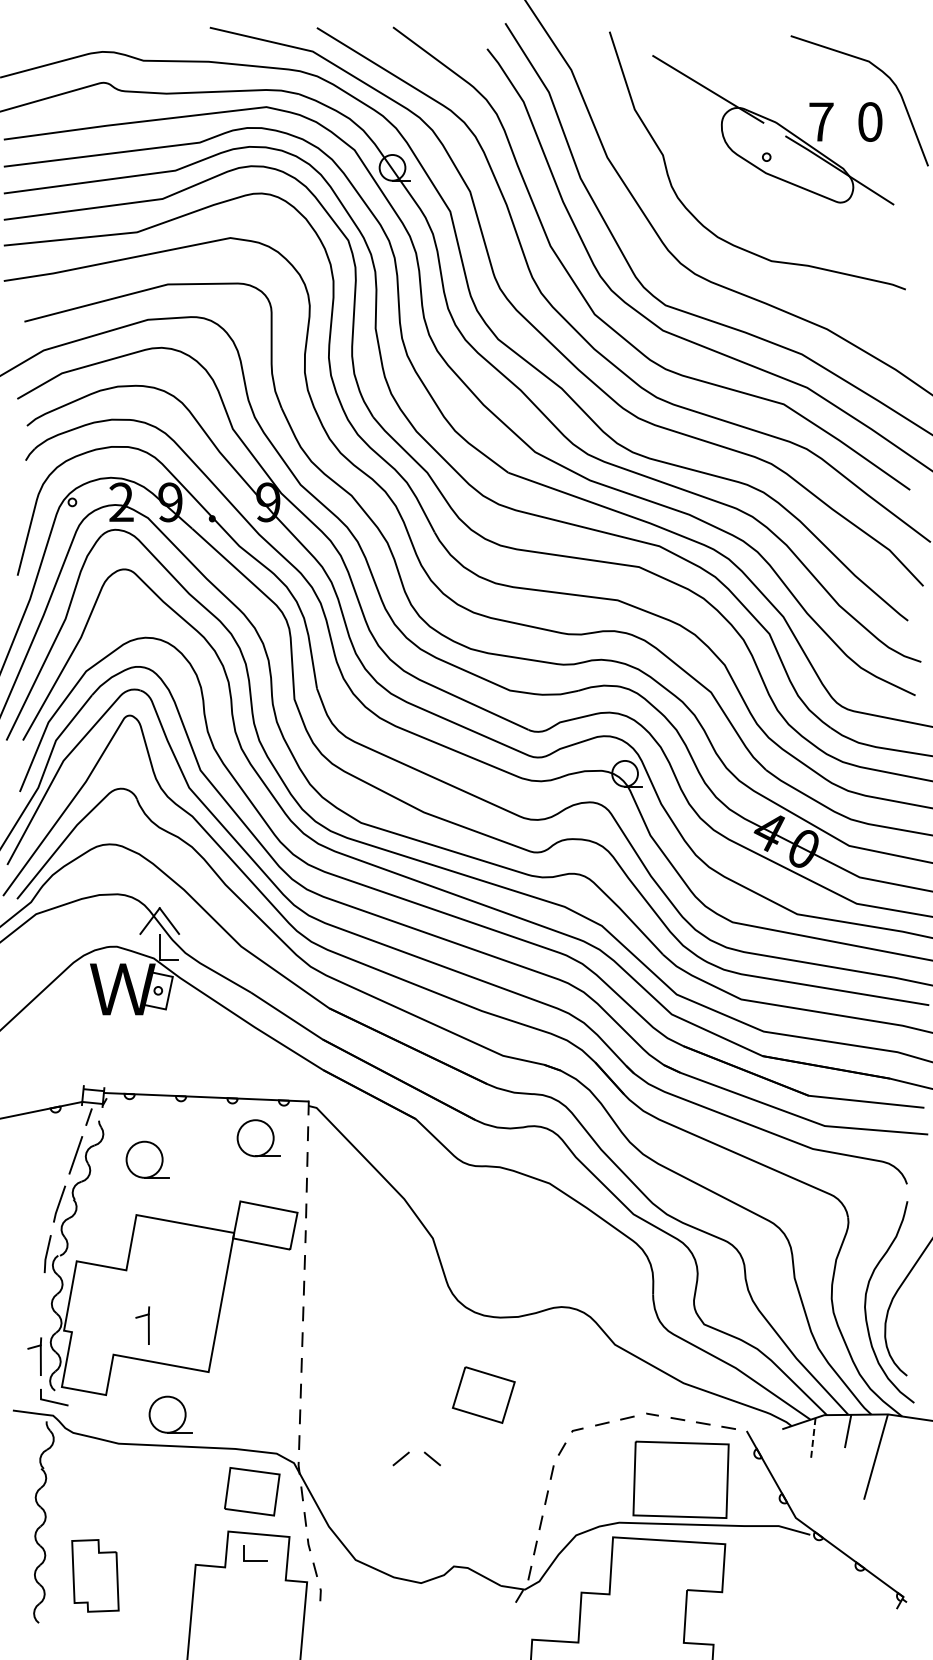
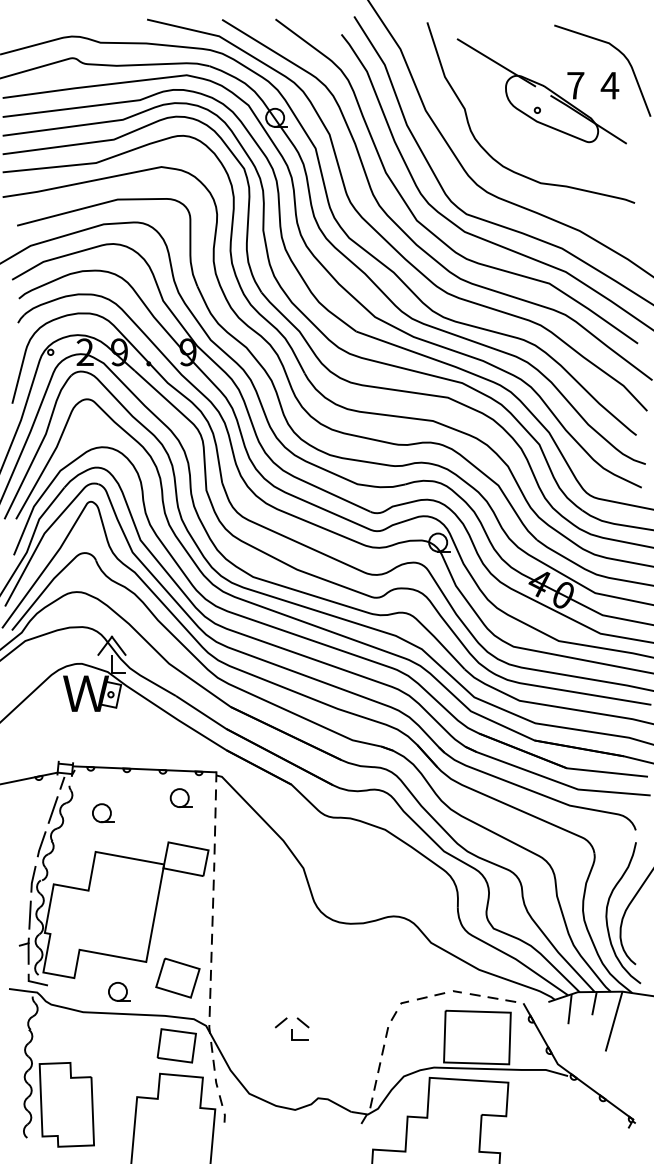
text: (869, 121) -> (609, 85), 0 -> 4
part: (258, 1138) -> (181, 798), size x0.71
part: (147, 1159) -> (103, 812), size x0.71
line: (42, 1304) -> (29, 914), added
part: (142, 1325) -> (99, 929), removed
part: (483, 1394) -> (177, 977), moved
part: (169, 1414) -> (118, 991), size x0.71
line: (813, 1439) -> (570, 1009), dashed -> solid
part: (255, 1560) -> (300, 1040), moved
part: (95, 1575) -> (66, 1104), size x1.67

